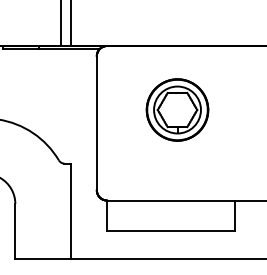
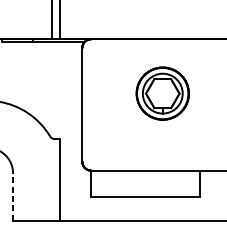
part: (177, 109) -> (162, 93), moved
line: (15, 231) -> (13, 196), solid -> dashed

